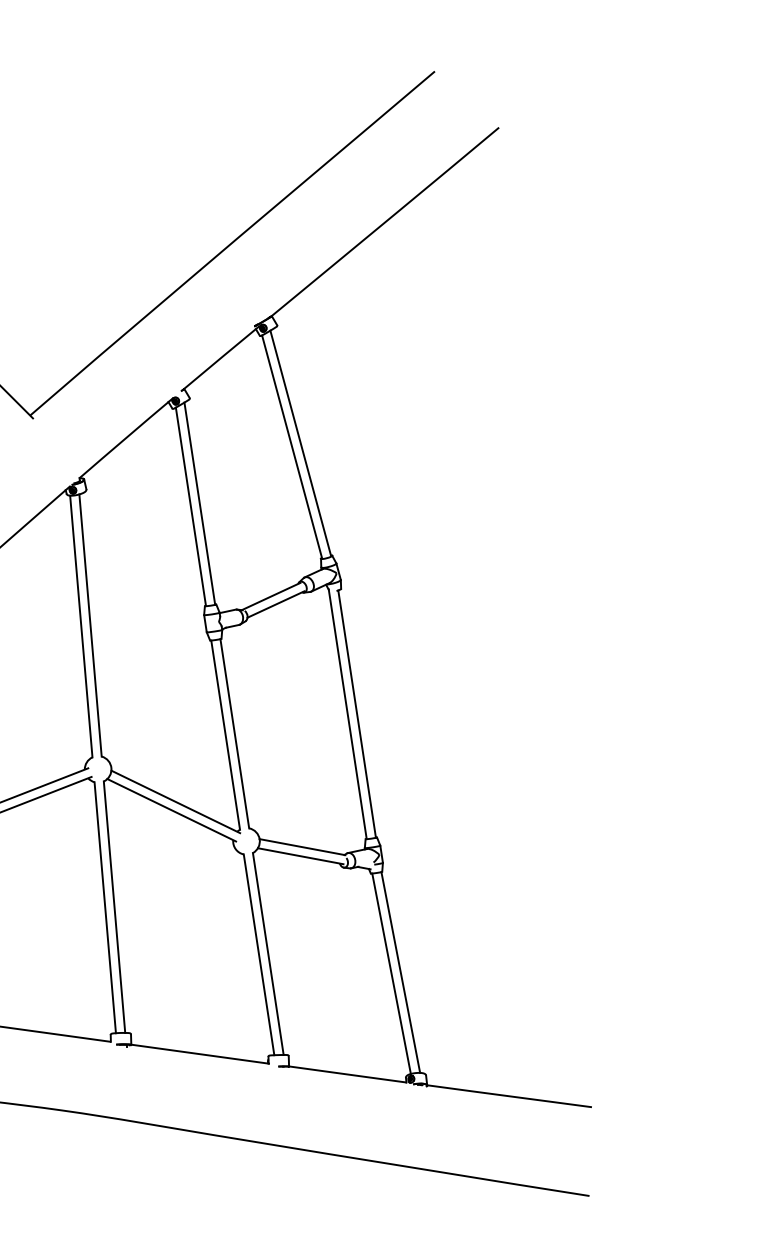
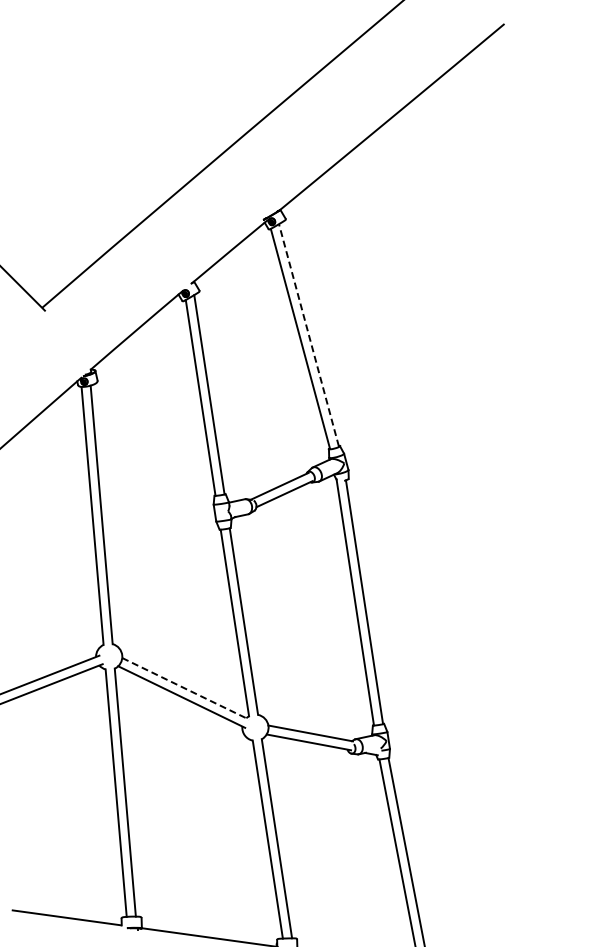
line: (300, 443) -> (308, 335), solid -> dashed
line: (175, 801) -> (185, 688), solid -> dashed

